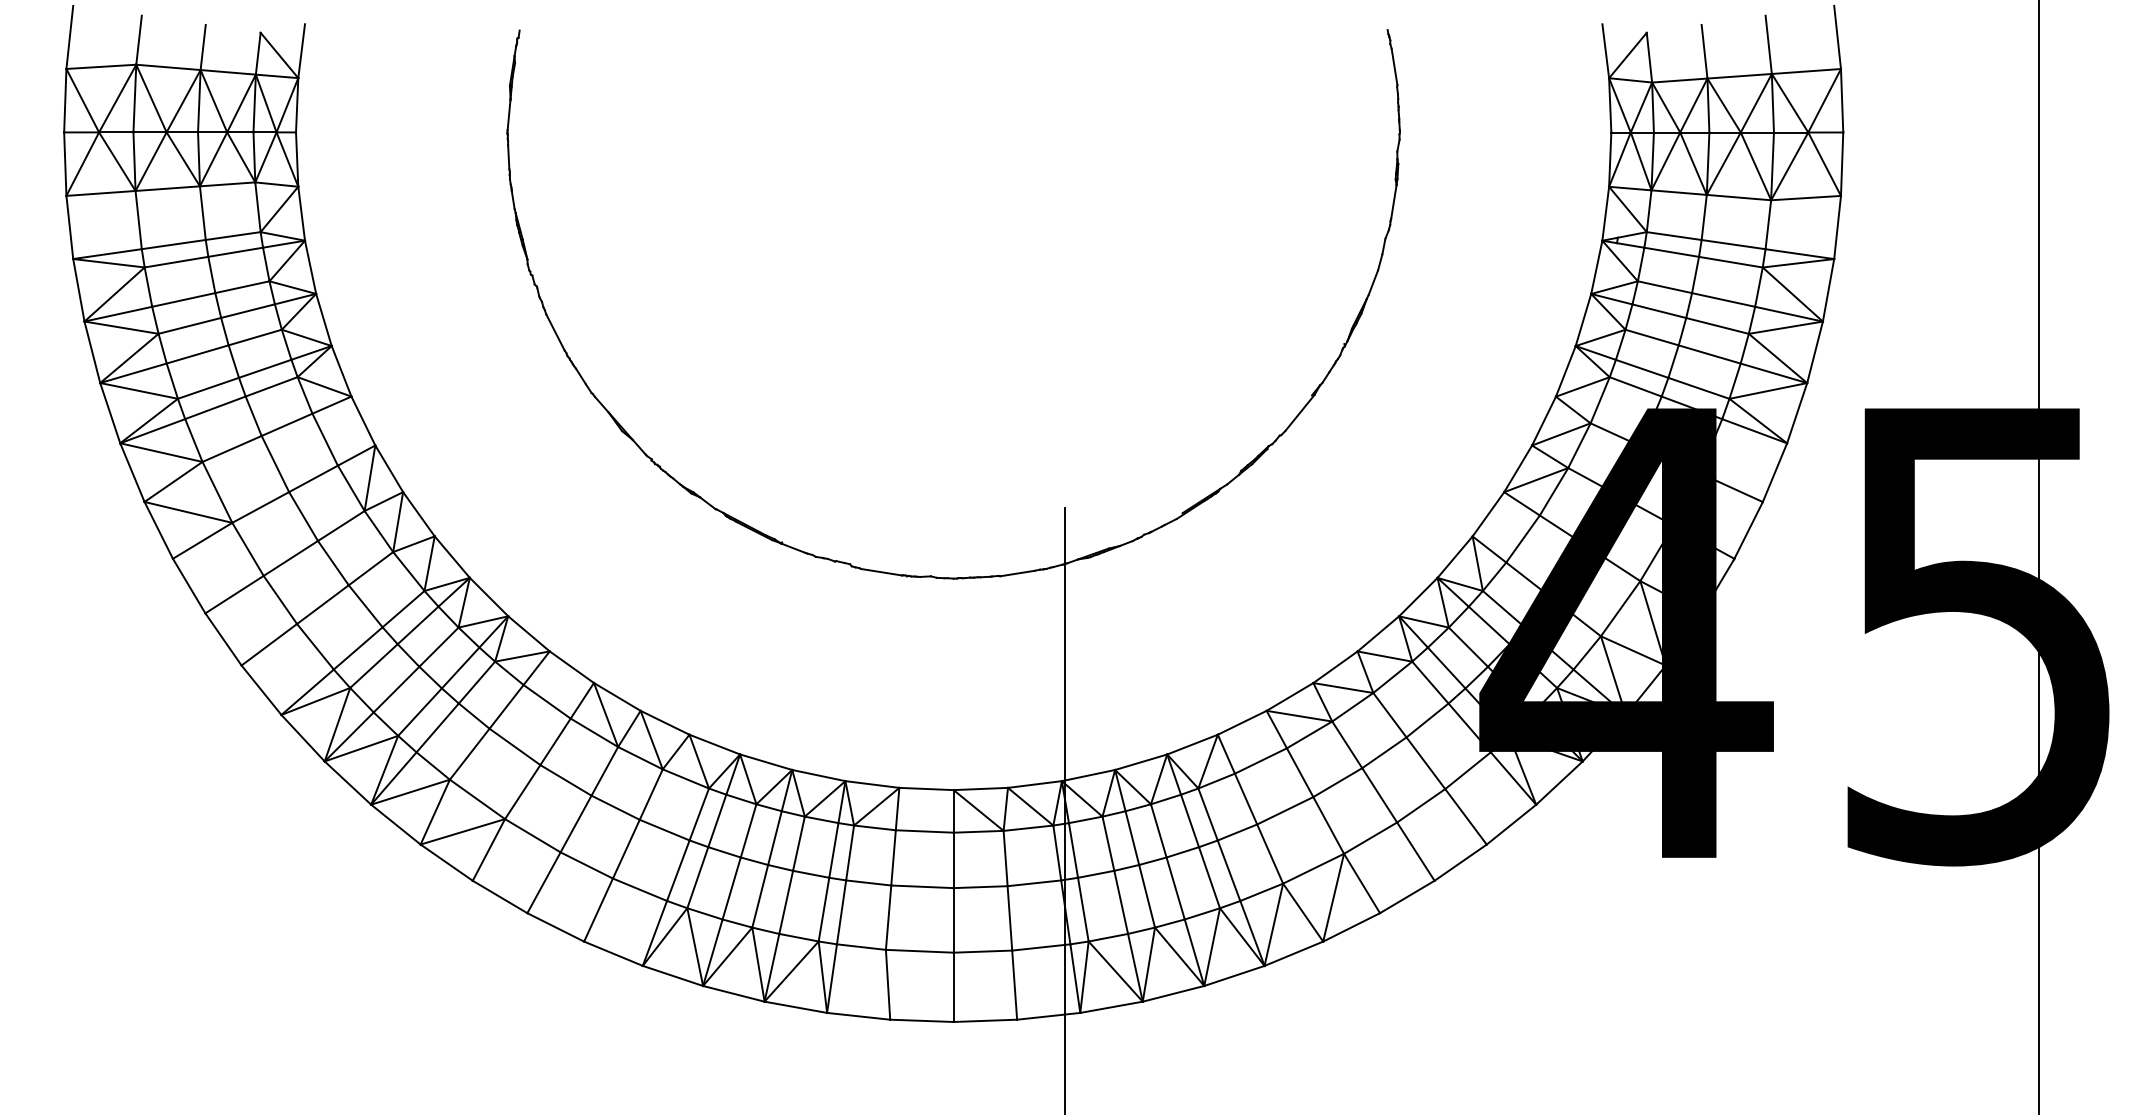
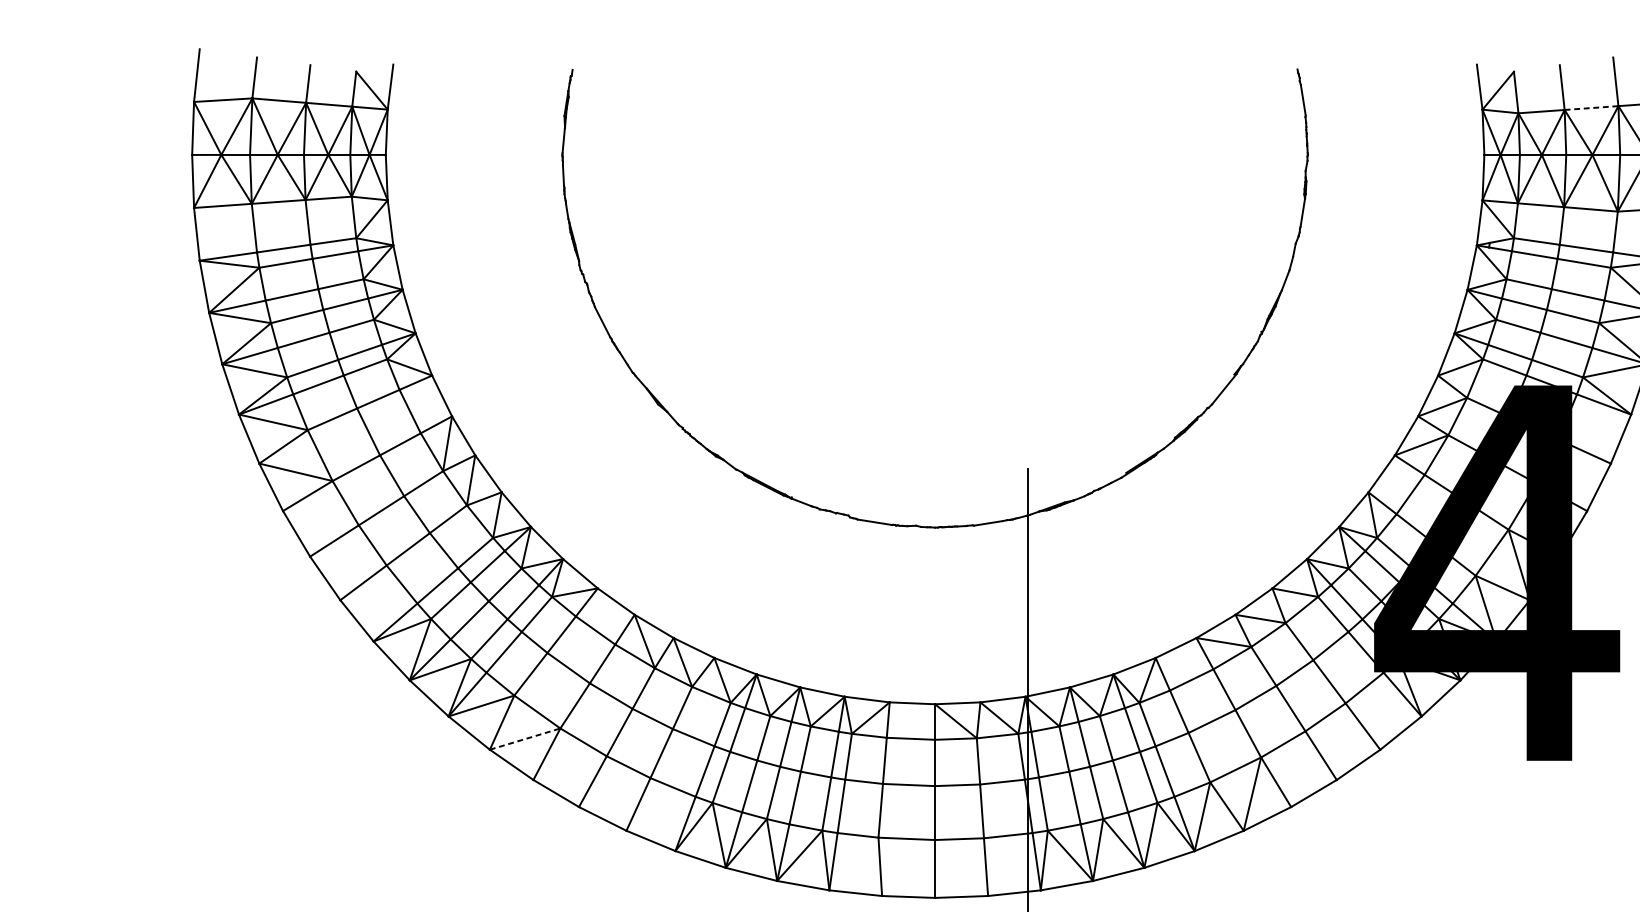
line: (1740, 76) -> (1592, 108), solid -> dashed
line: (463, 831) -> (525, 738), solid -> dashed

